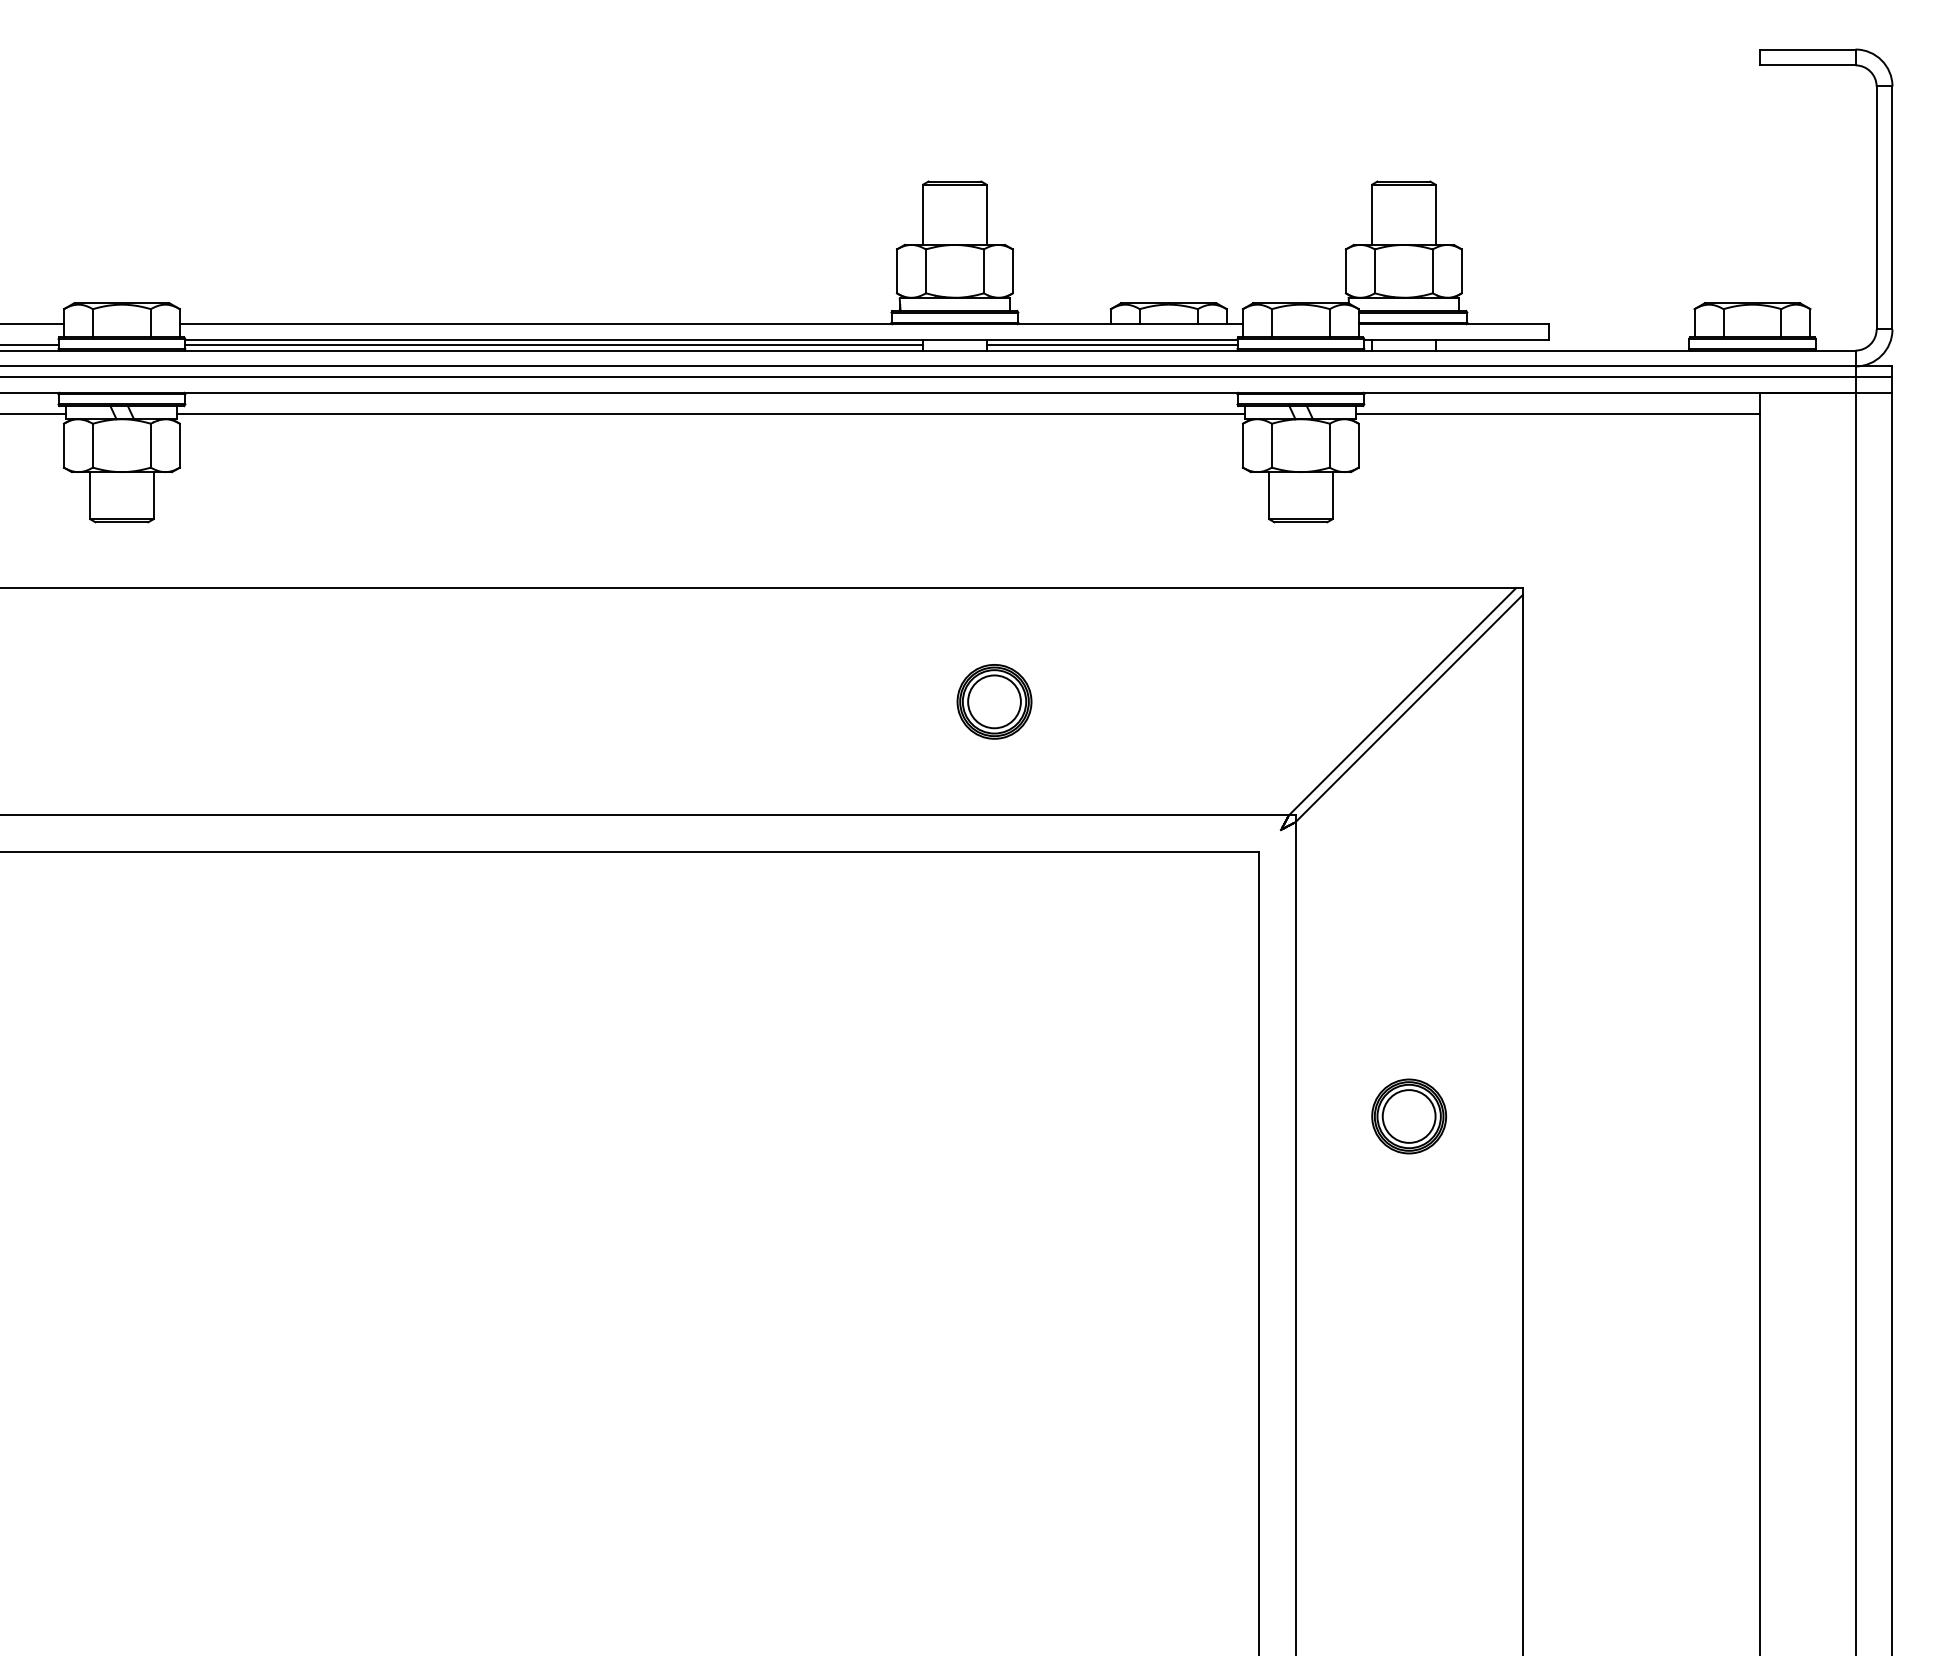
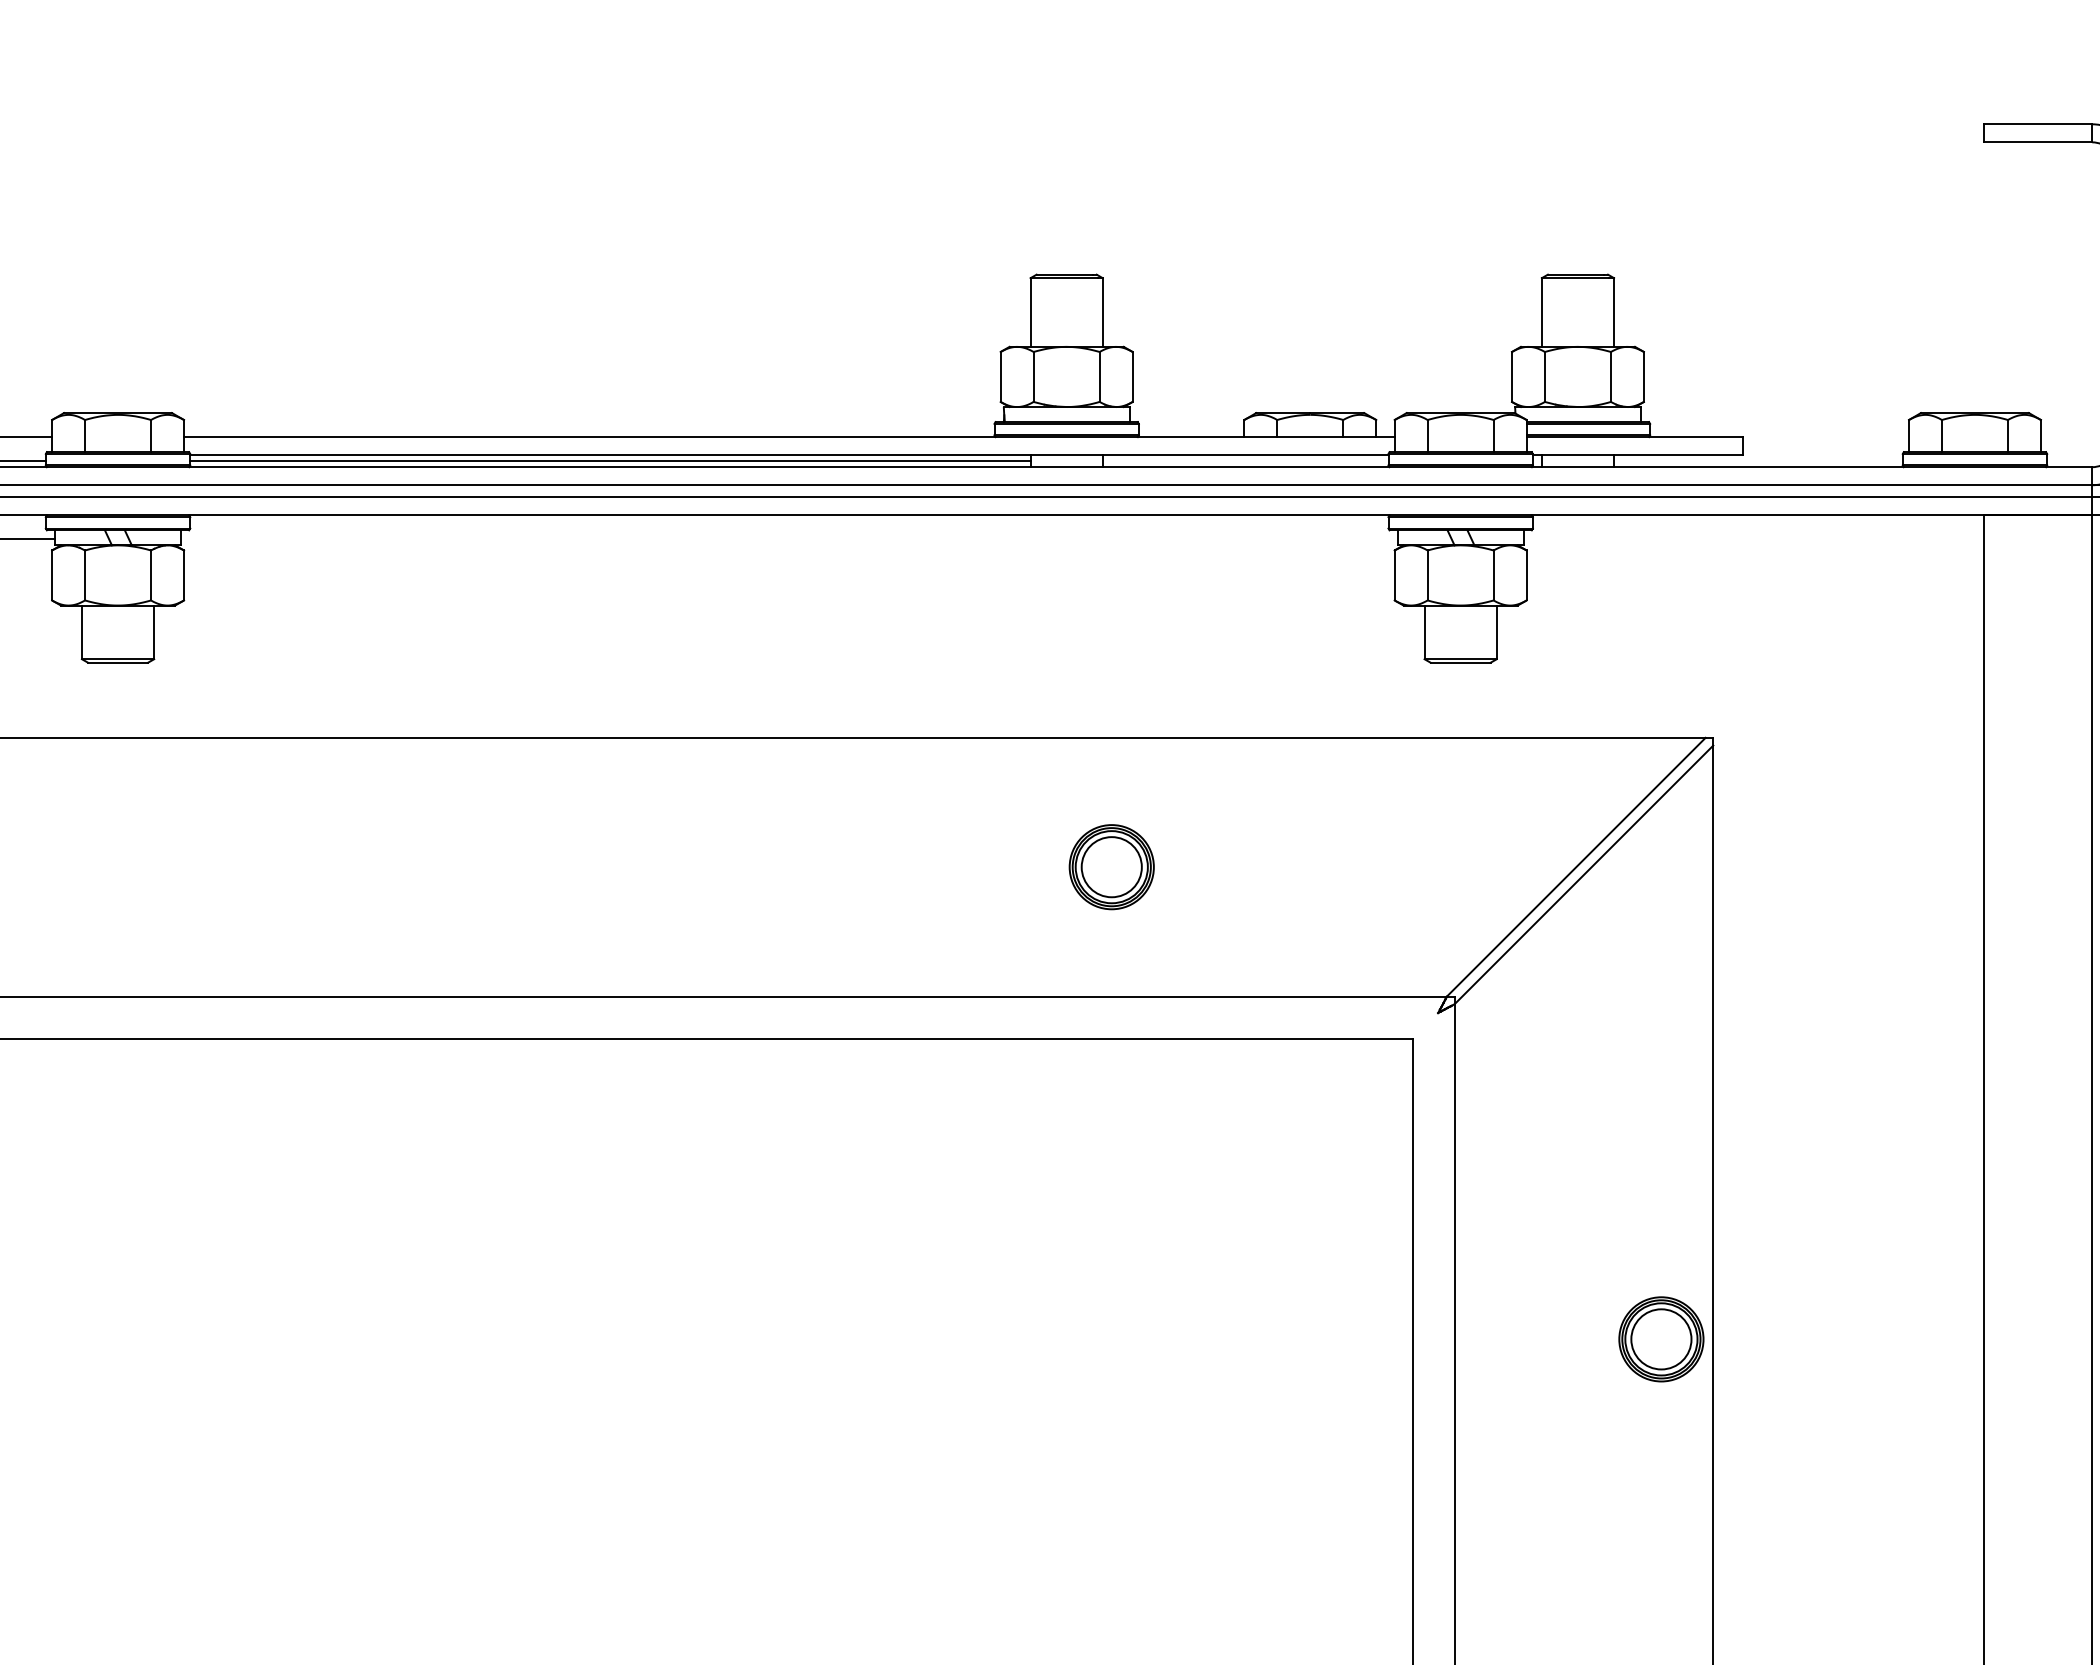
line: (1111, 345) -> (1244, 461), removed
line: (711, 413) -> (789, 538), removed
line: (1558, 413) -> (1754, 538), removed
part: (1408, 1116) -> (1660, 1339), moved

